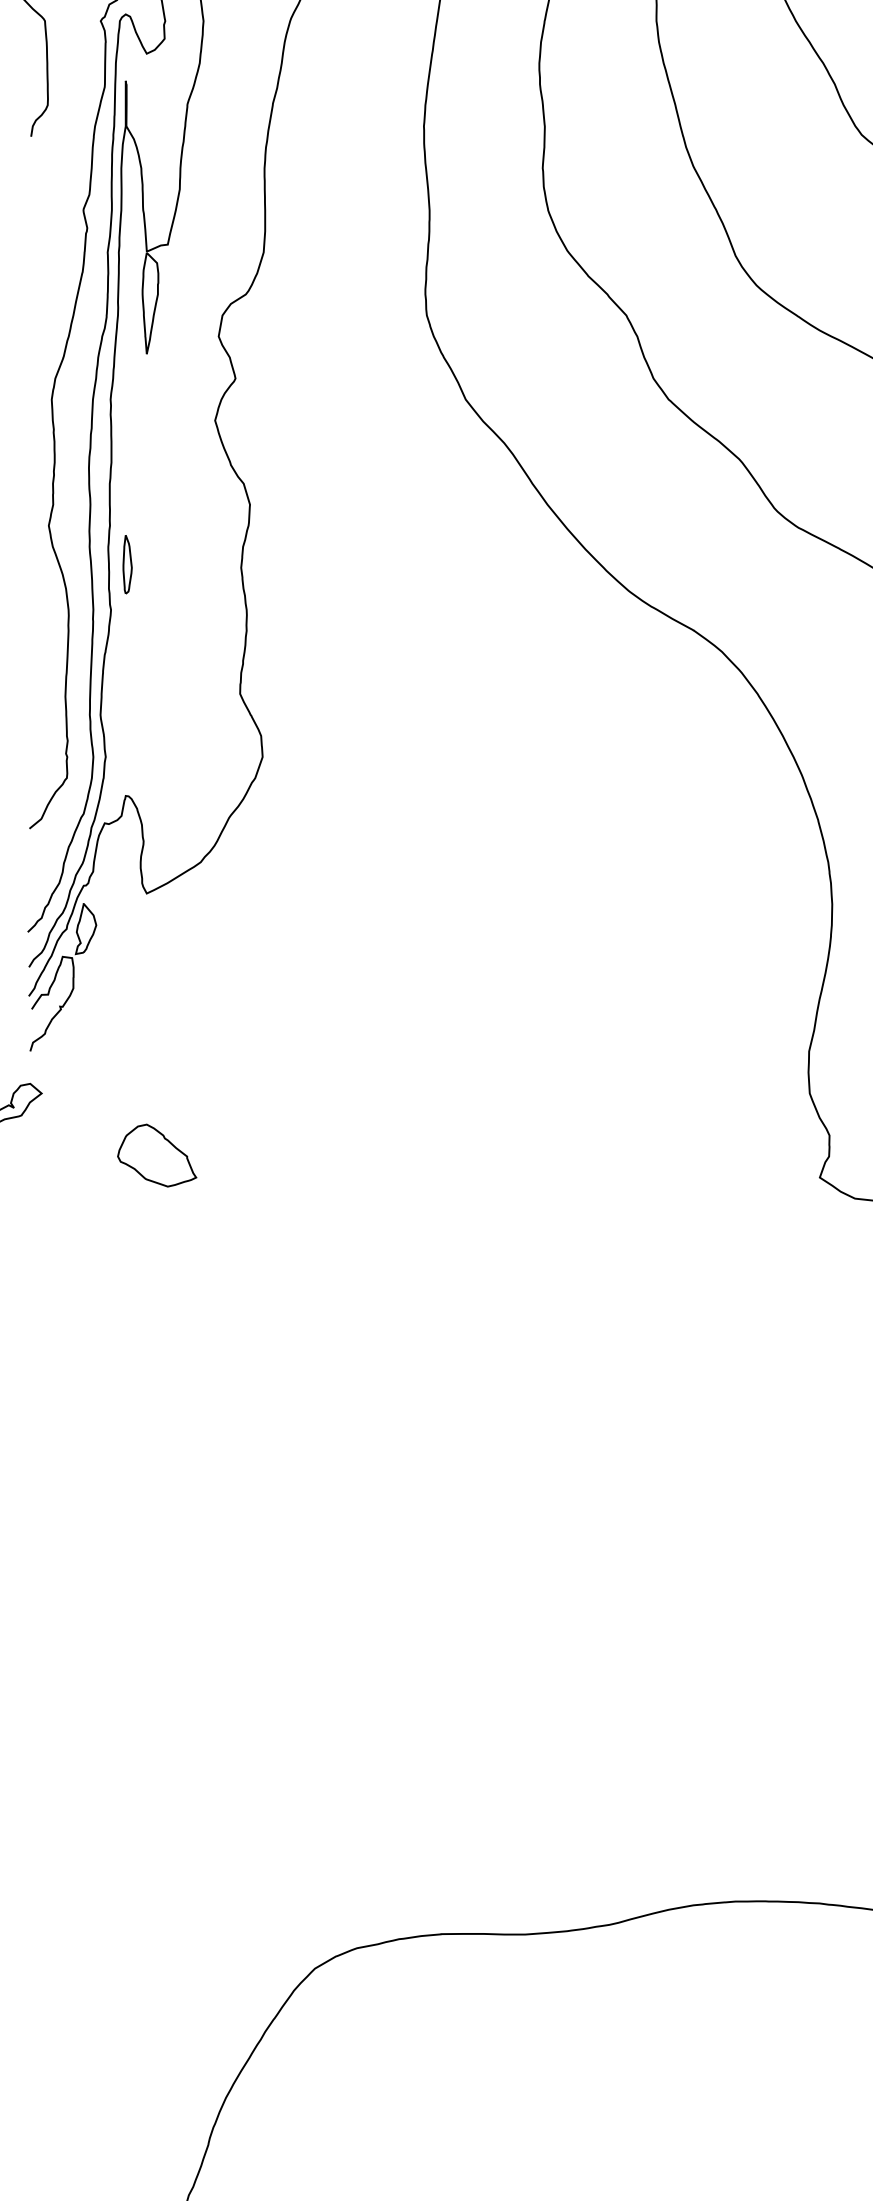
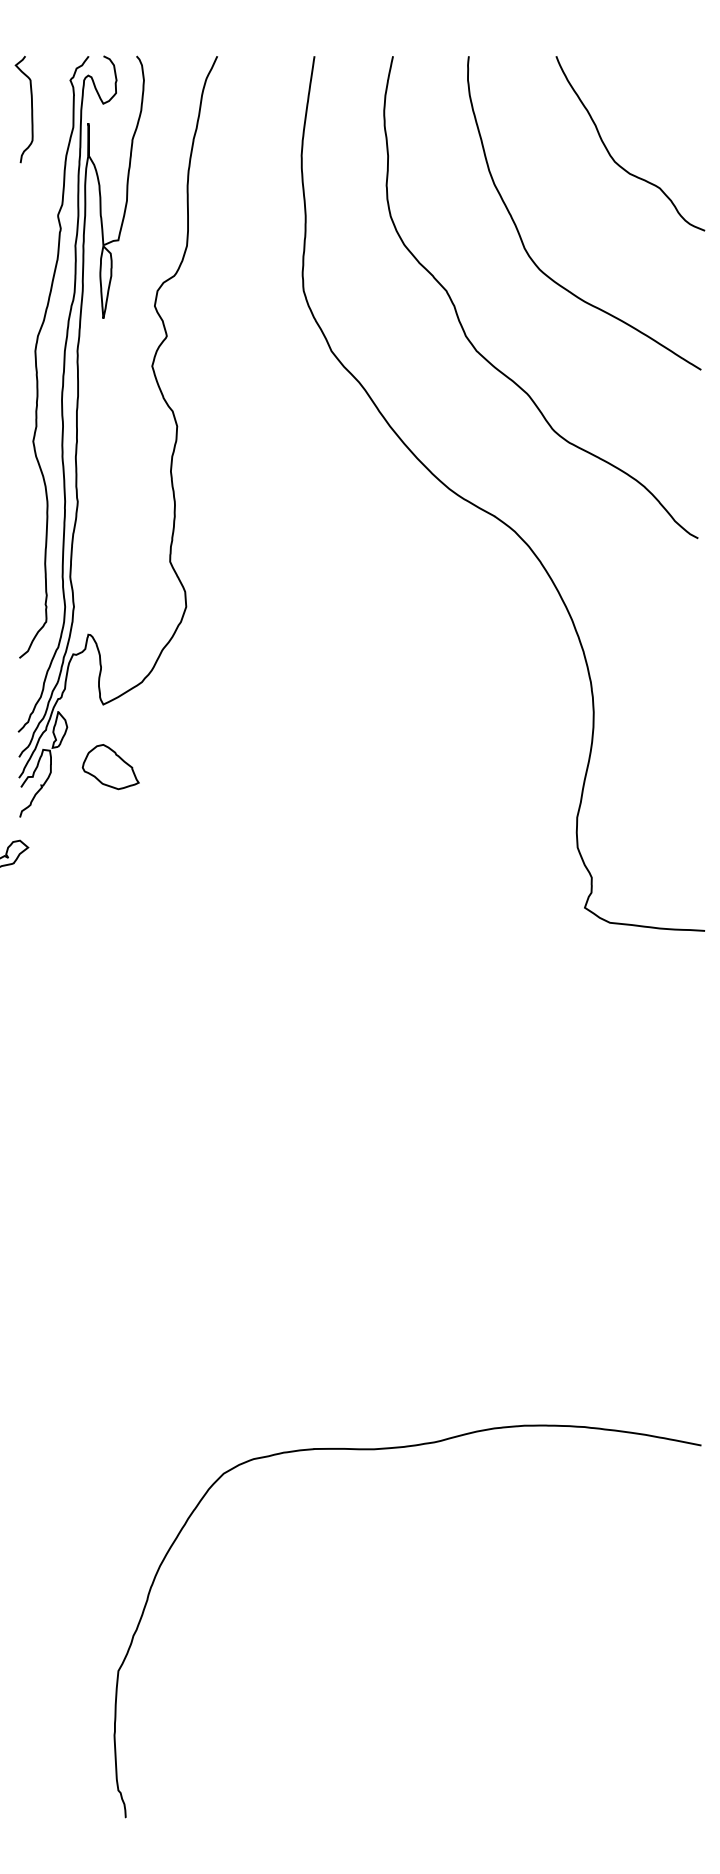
part: (127, 564) -> (89, 469), removed
part: (156, 1156) -> (110, 767), moved

